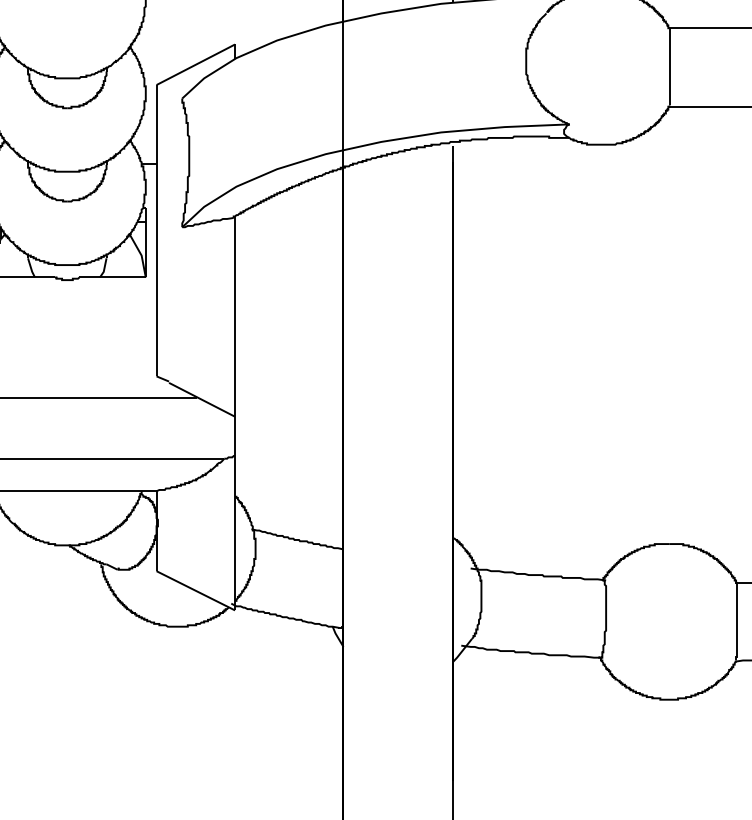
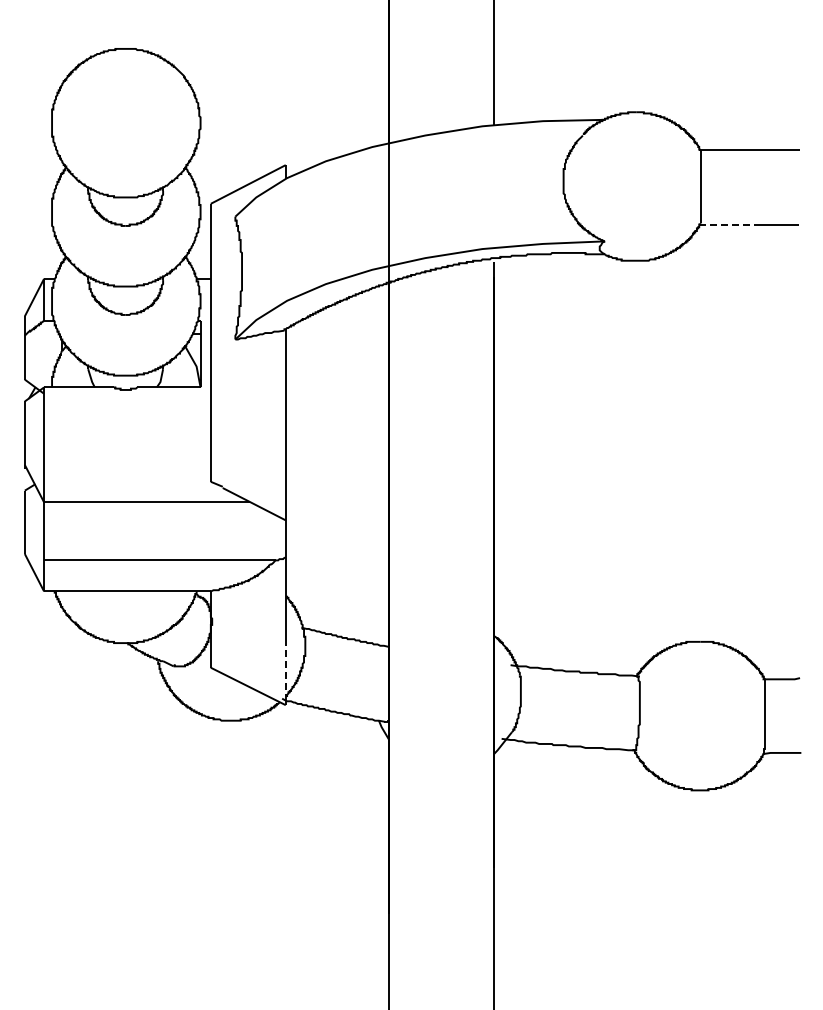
line: (701, 106) -> (730, 224), solid -> dashed
line: (234, 571) -> (285, 668), solid -> dashed

